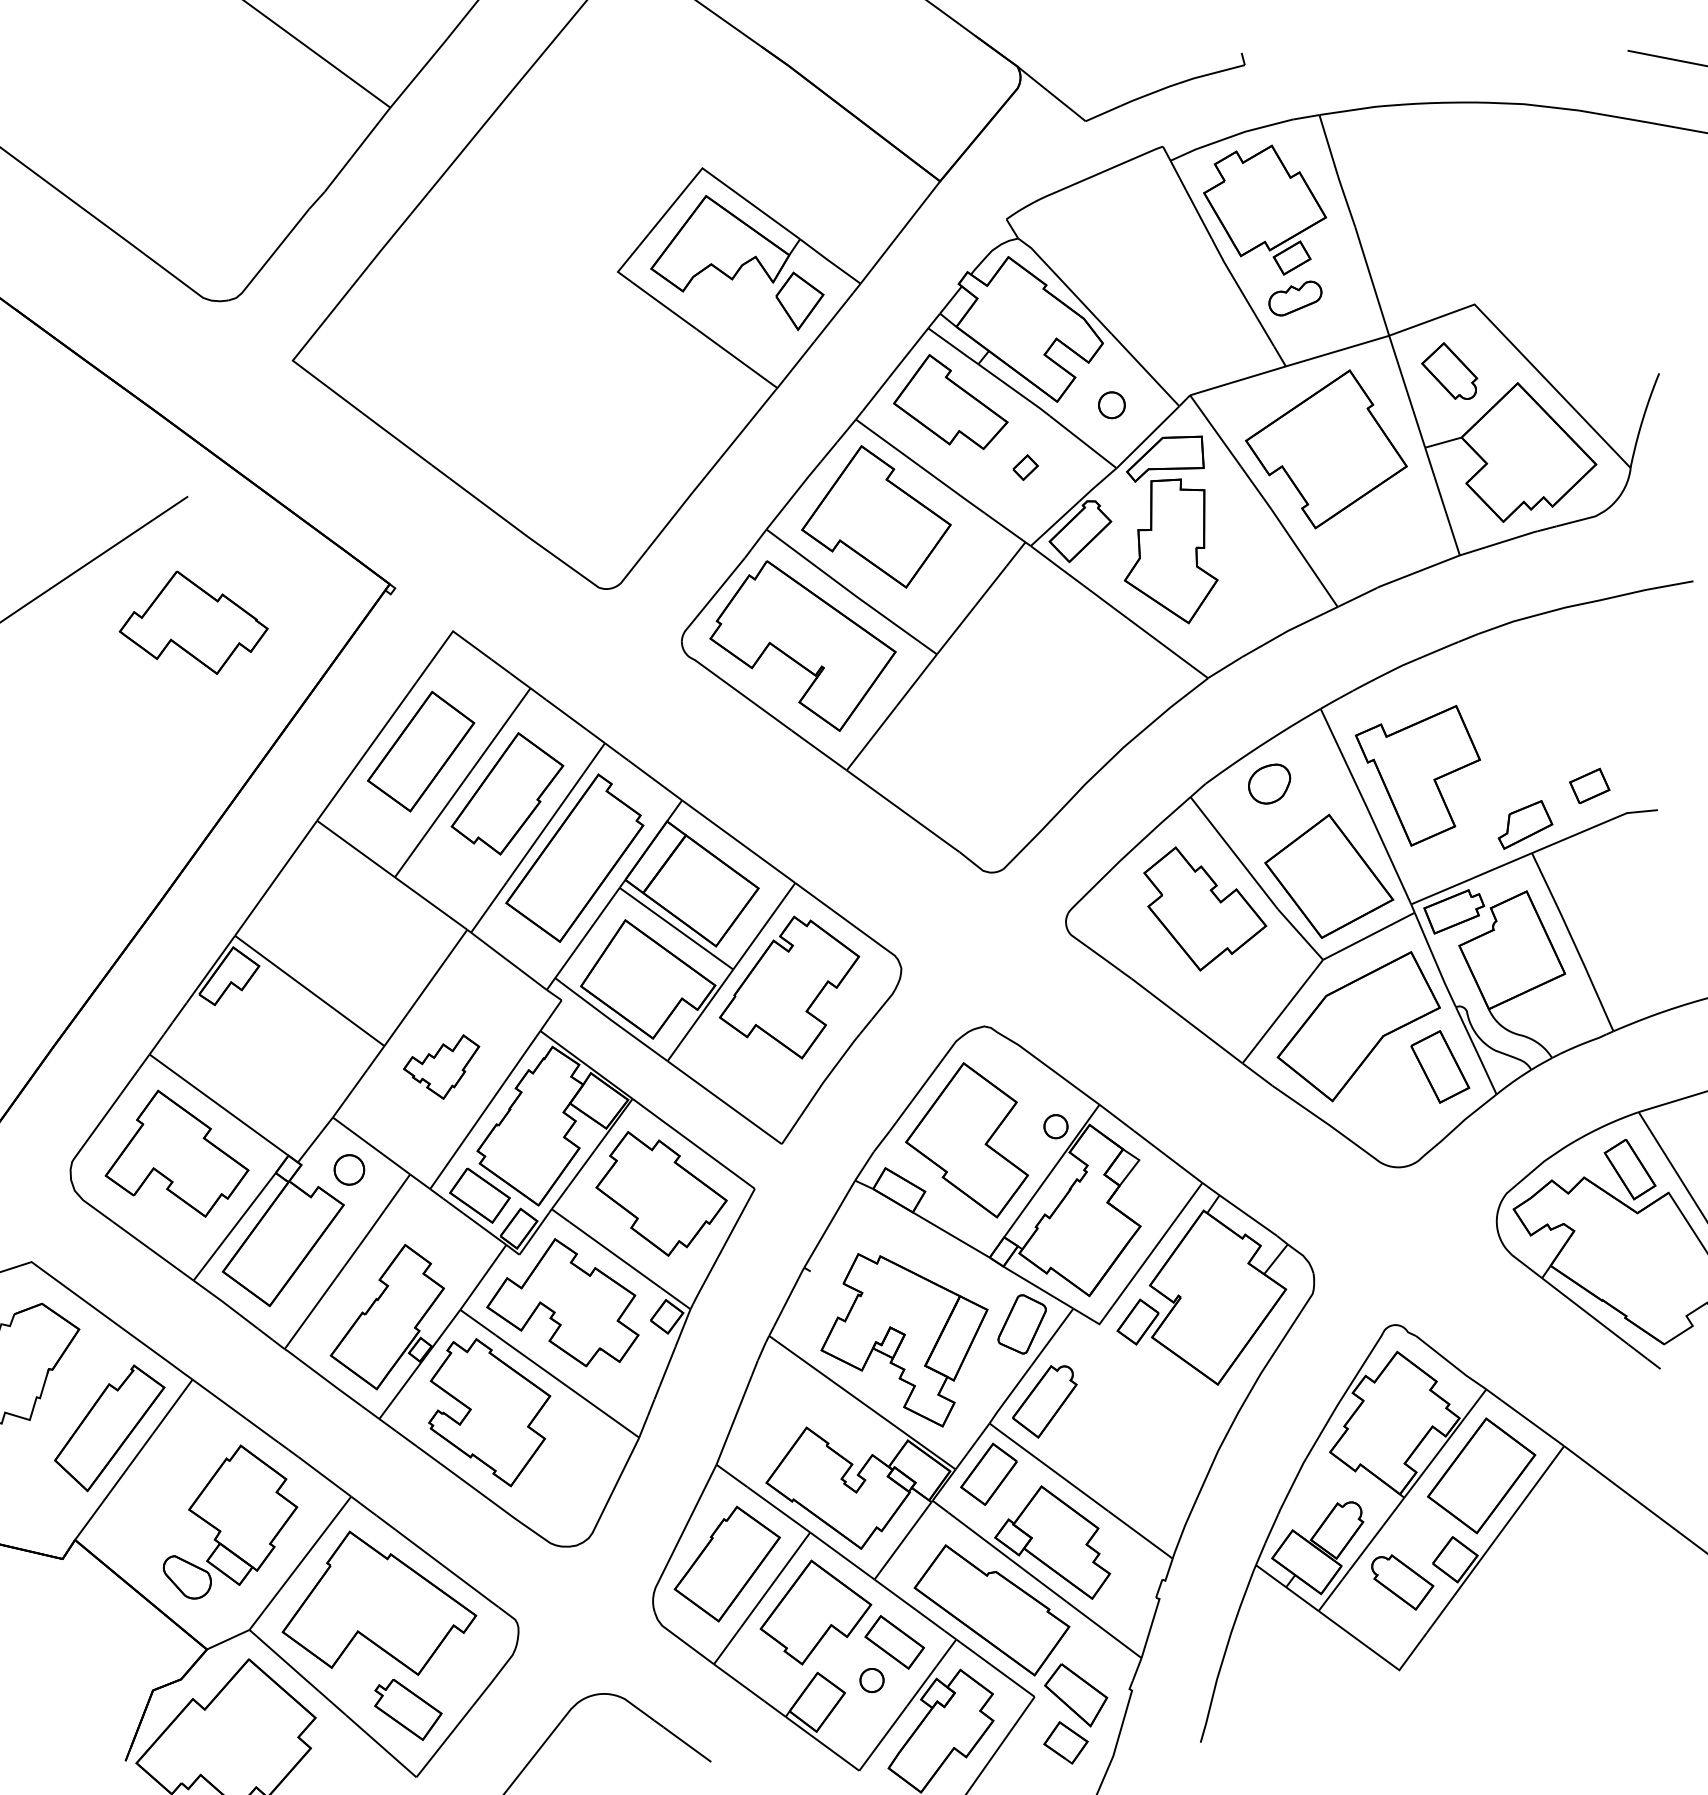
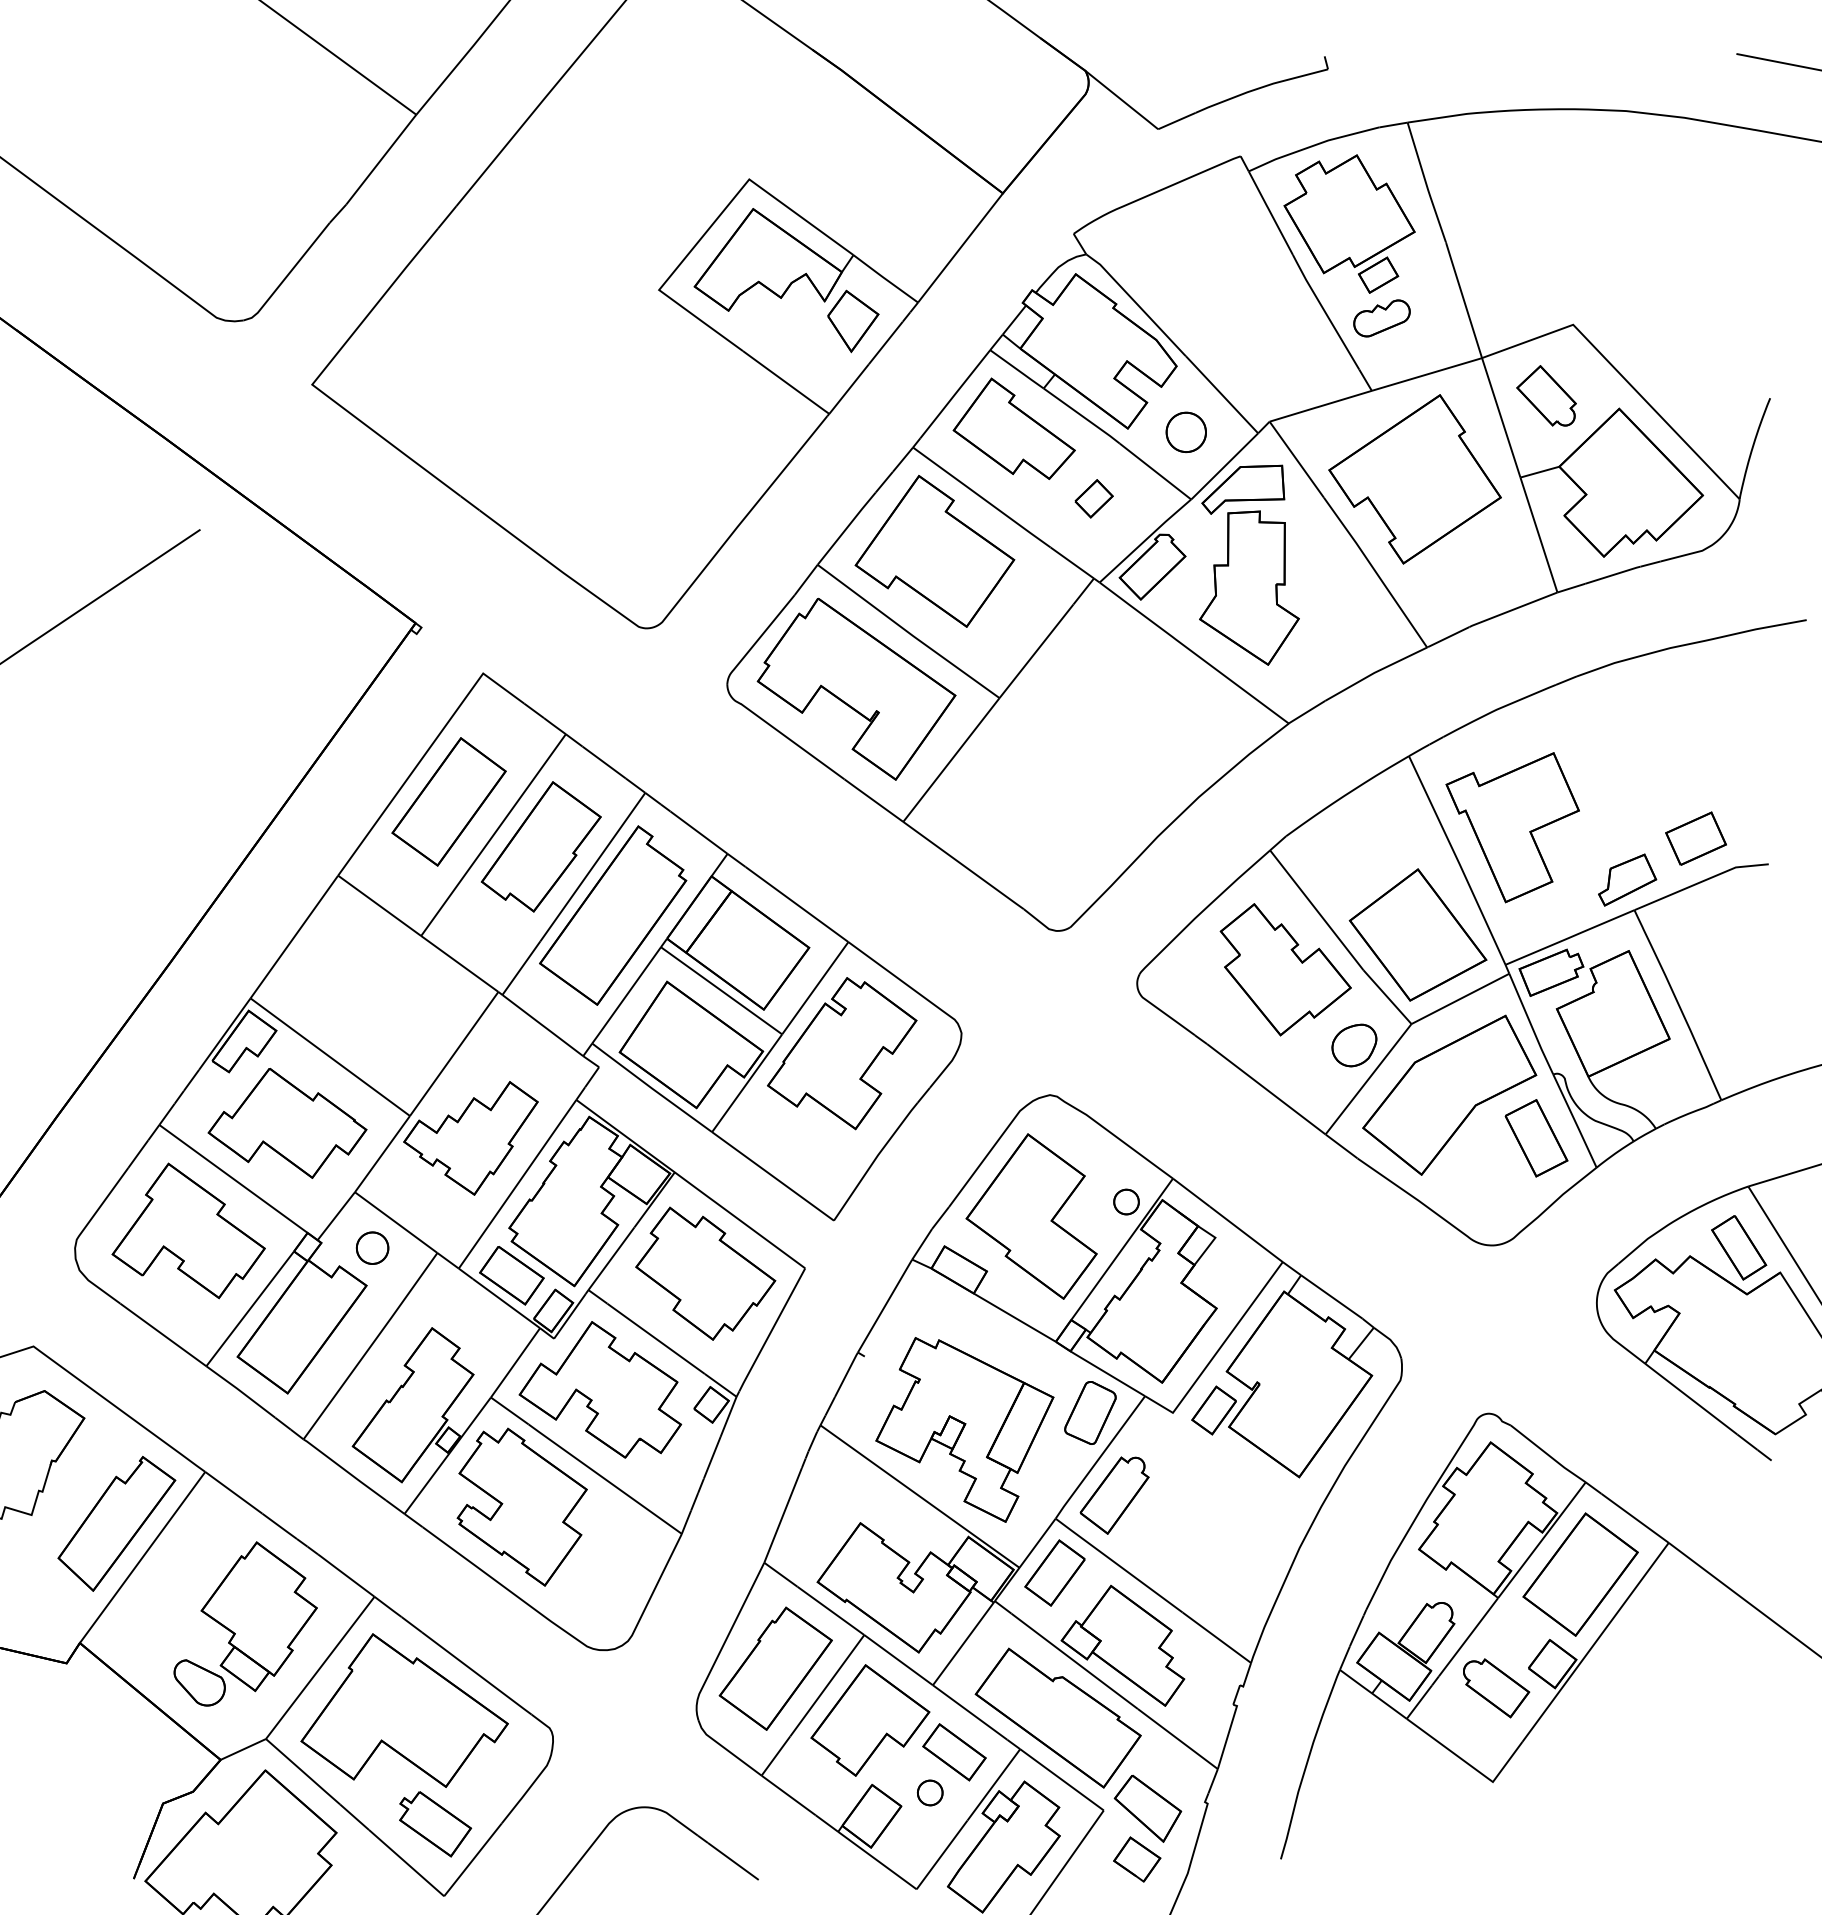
part: (1111, 404) -> (1185, 431), size x1.43
part: (1025, 467) -> (1093, 498), size x1.43
part: (193, 622) -> (287, 1123), moved
part: (1269, 784) -> (1354, 1045), moved
part: (1589, 785) -> (1695, 838), size x1.43
part: (441, 1067) -> (470, 1138), size x1.67

